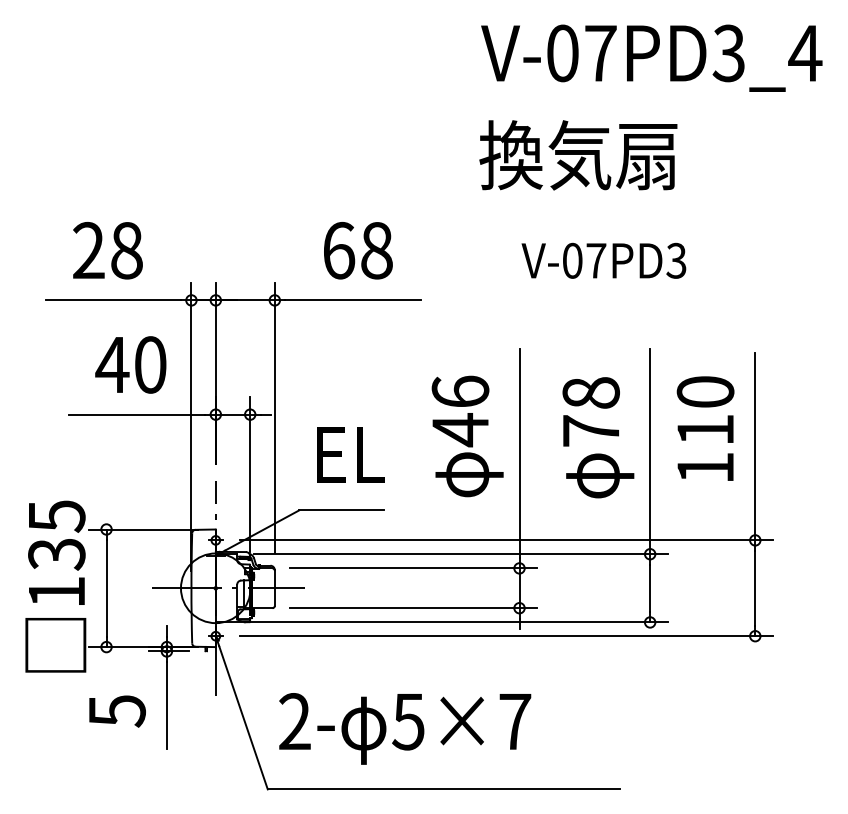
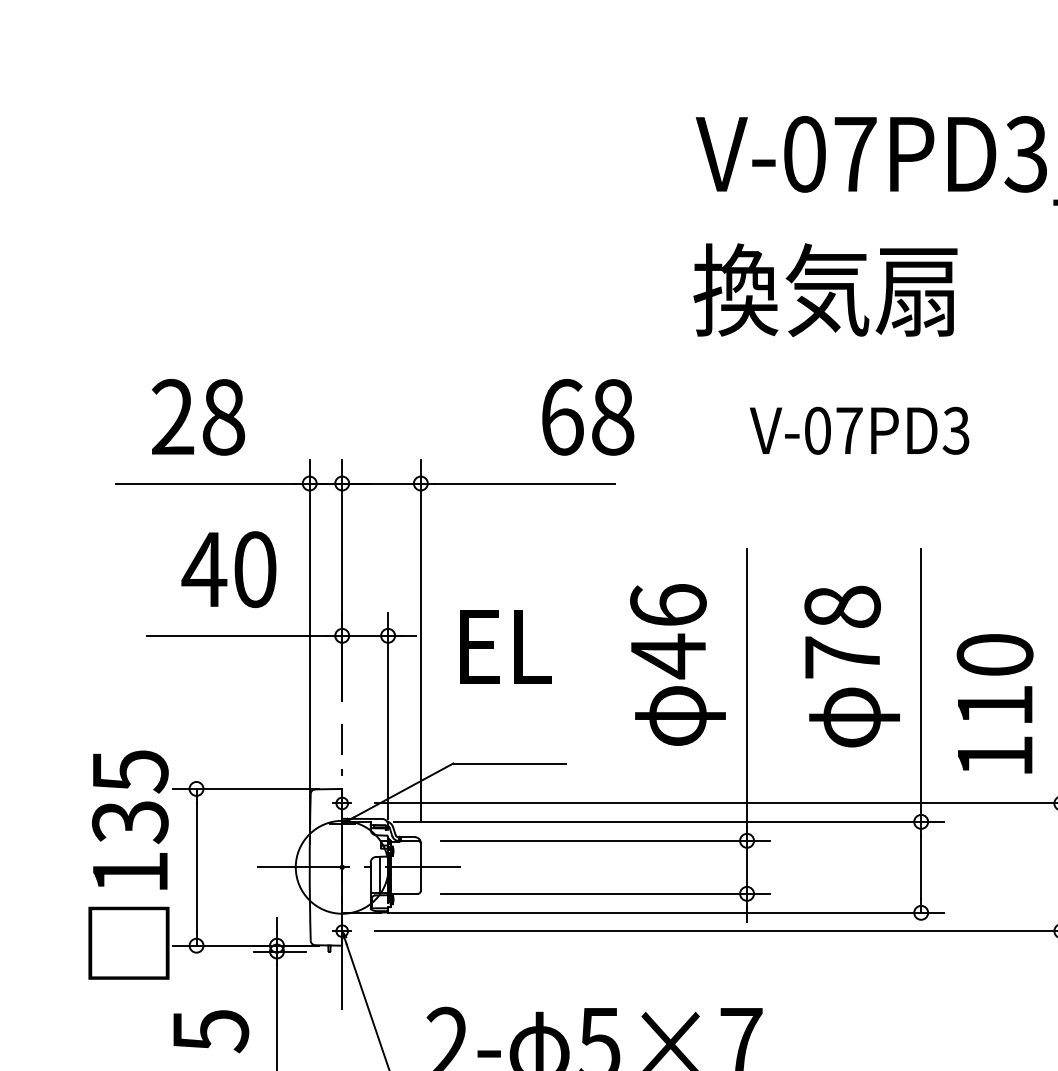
text: (358, 250) -> (588, 417), moved
text: (705, 428) -> (994, 703), moved
text: (350, 454) -> (505, 646), moved

